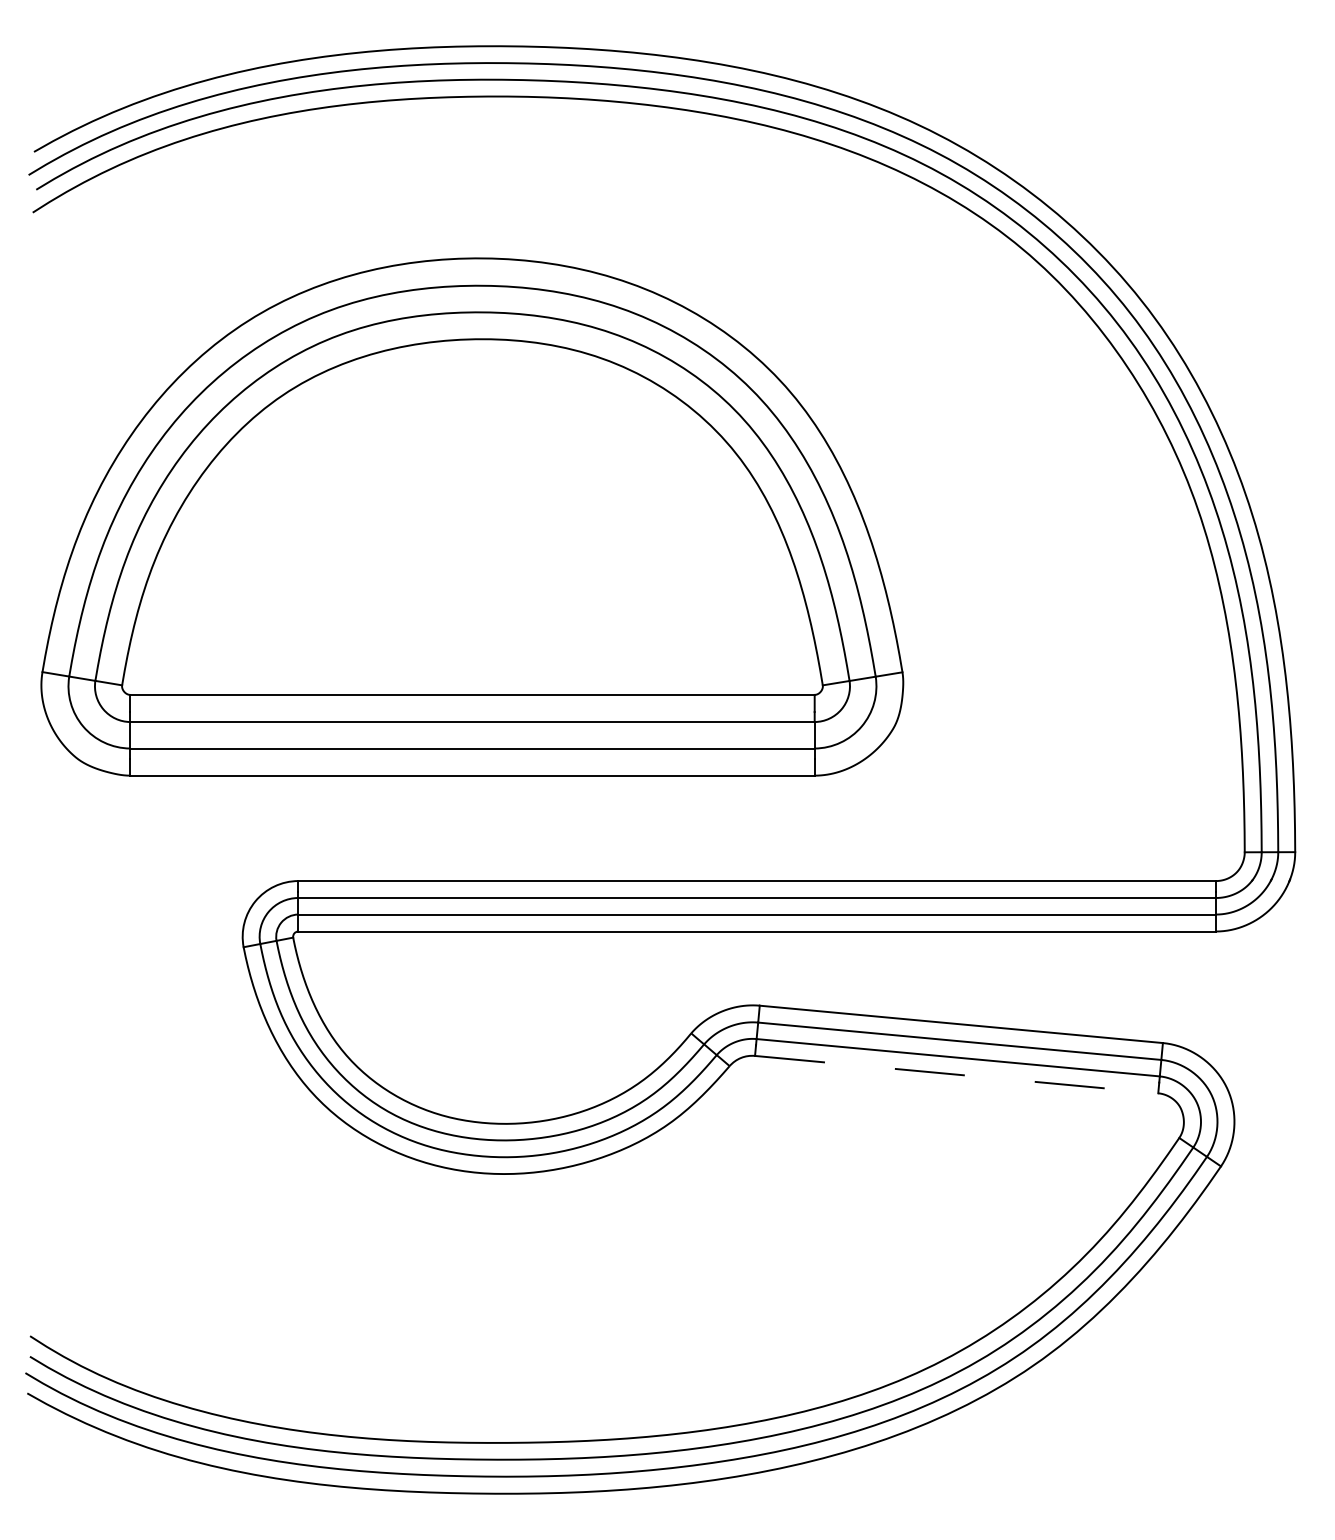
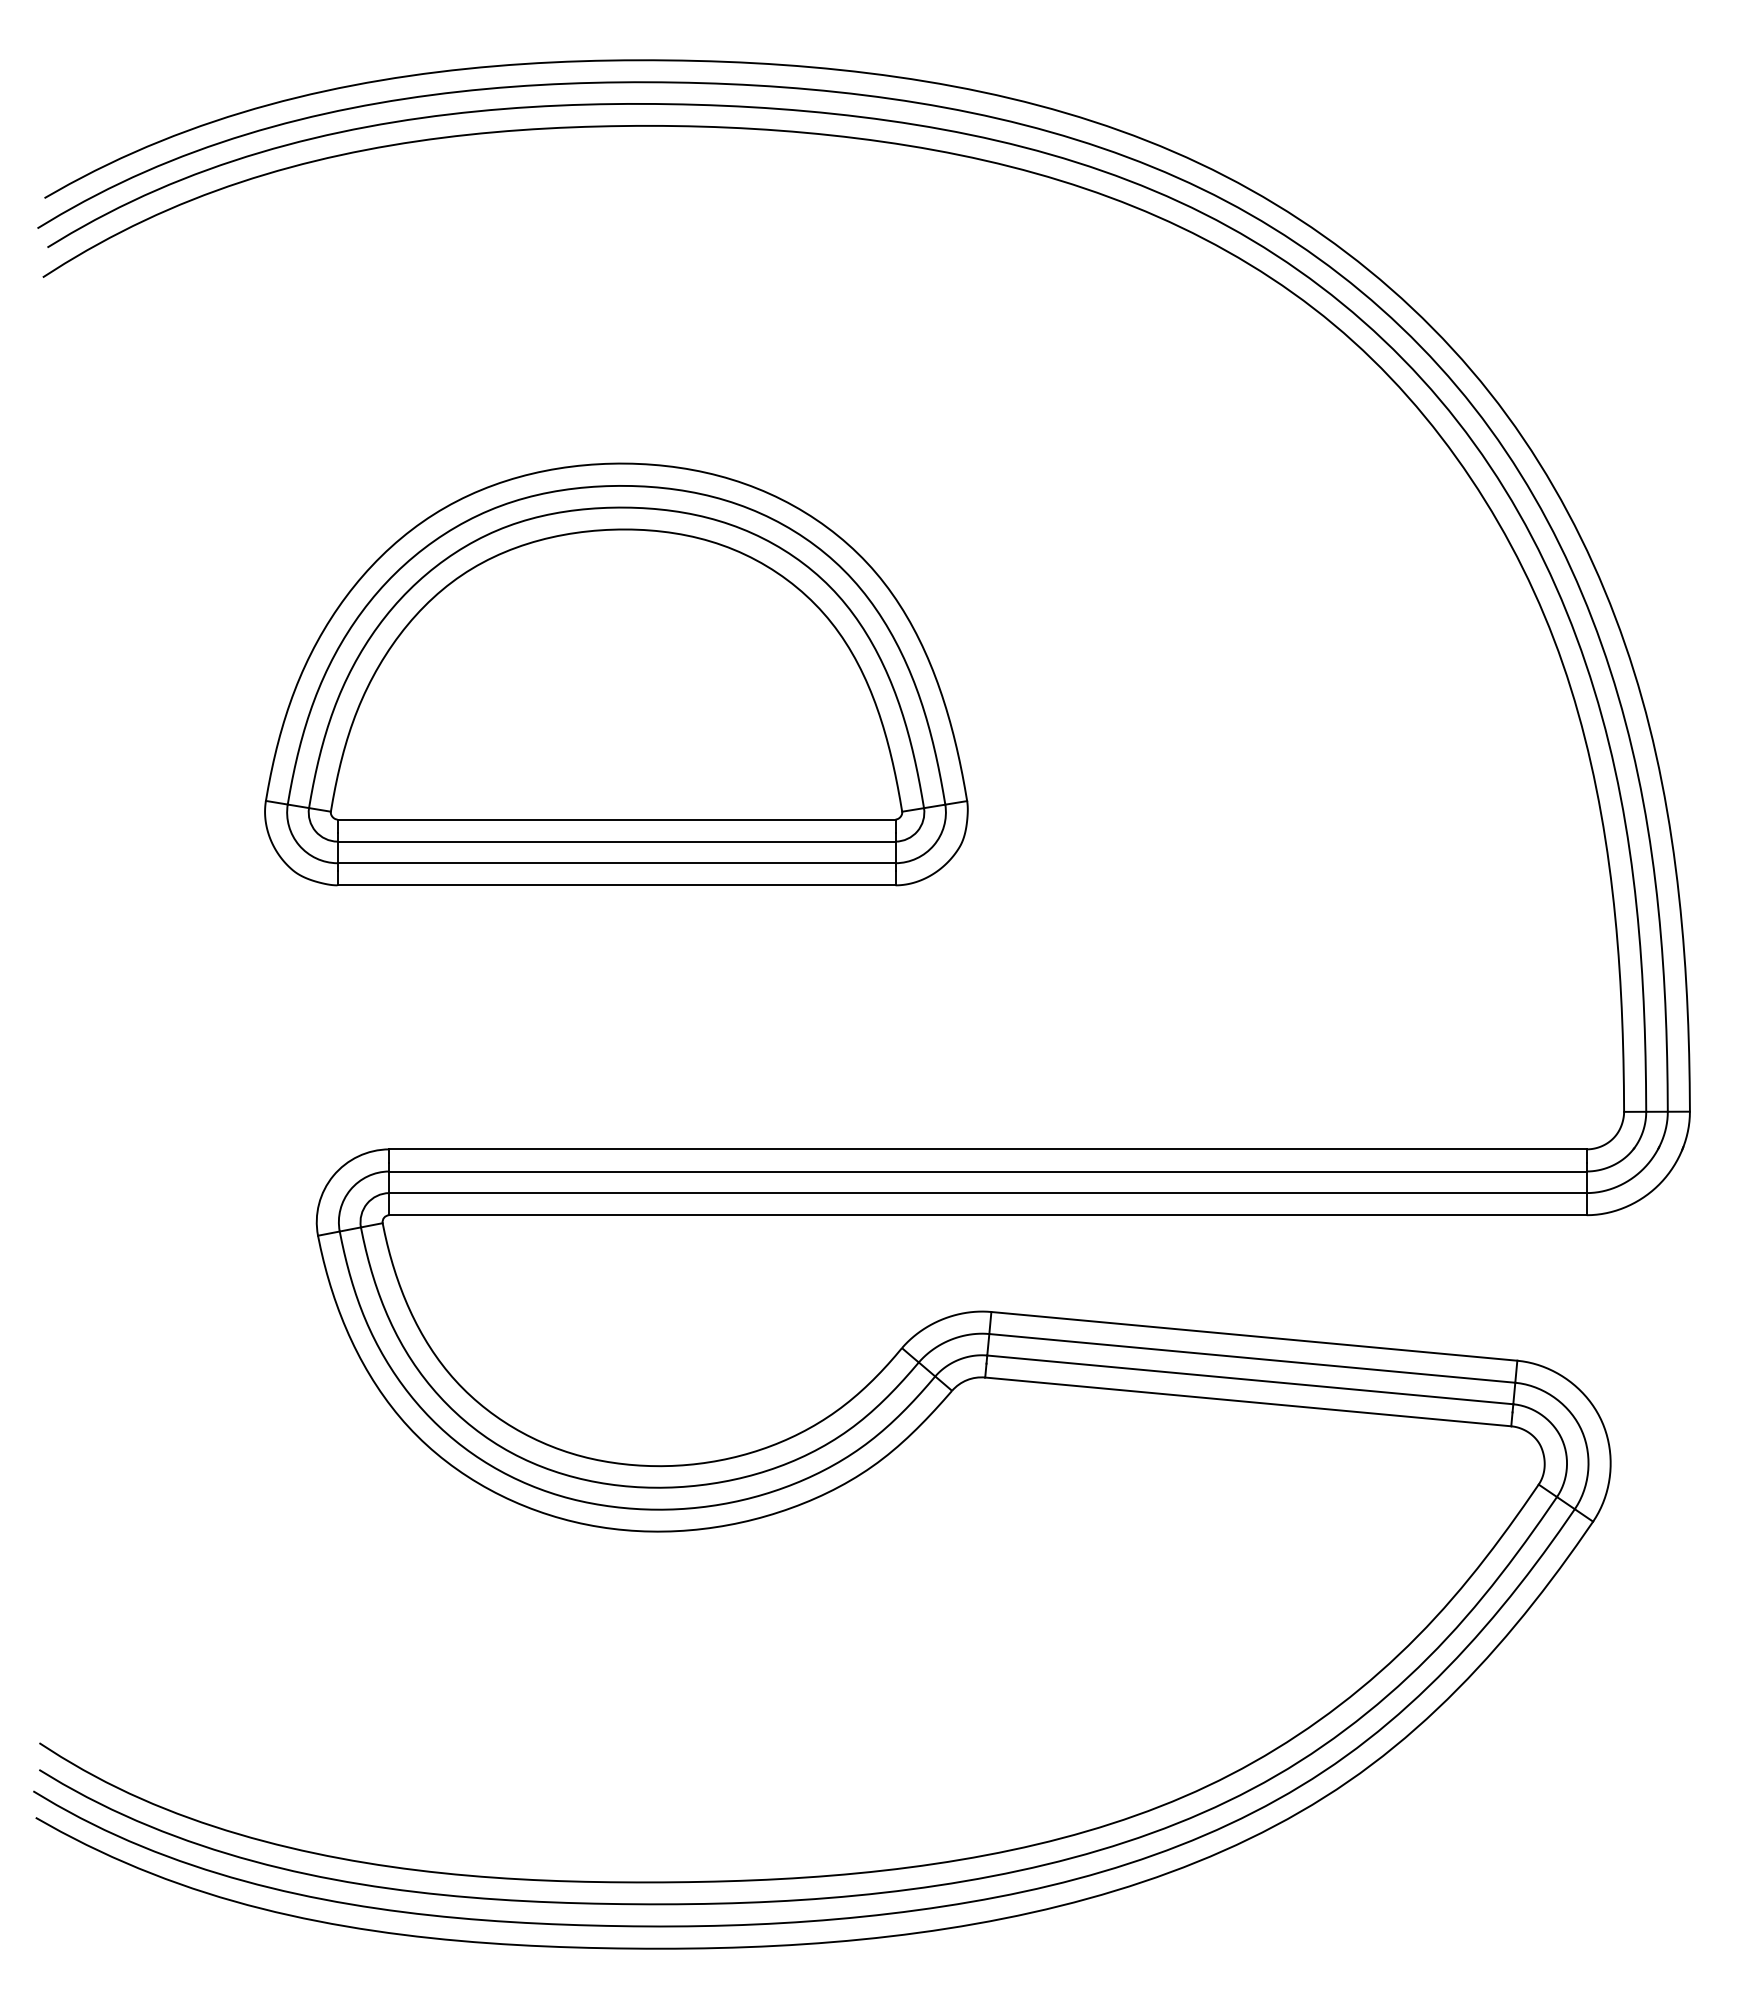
part: (472, 517) -> (616, 674), size x0.62
line: (956, 1074) -> (1248, 1401), dashed -> solid

